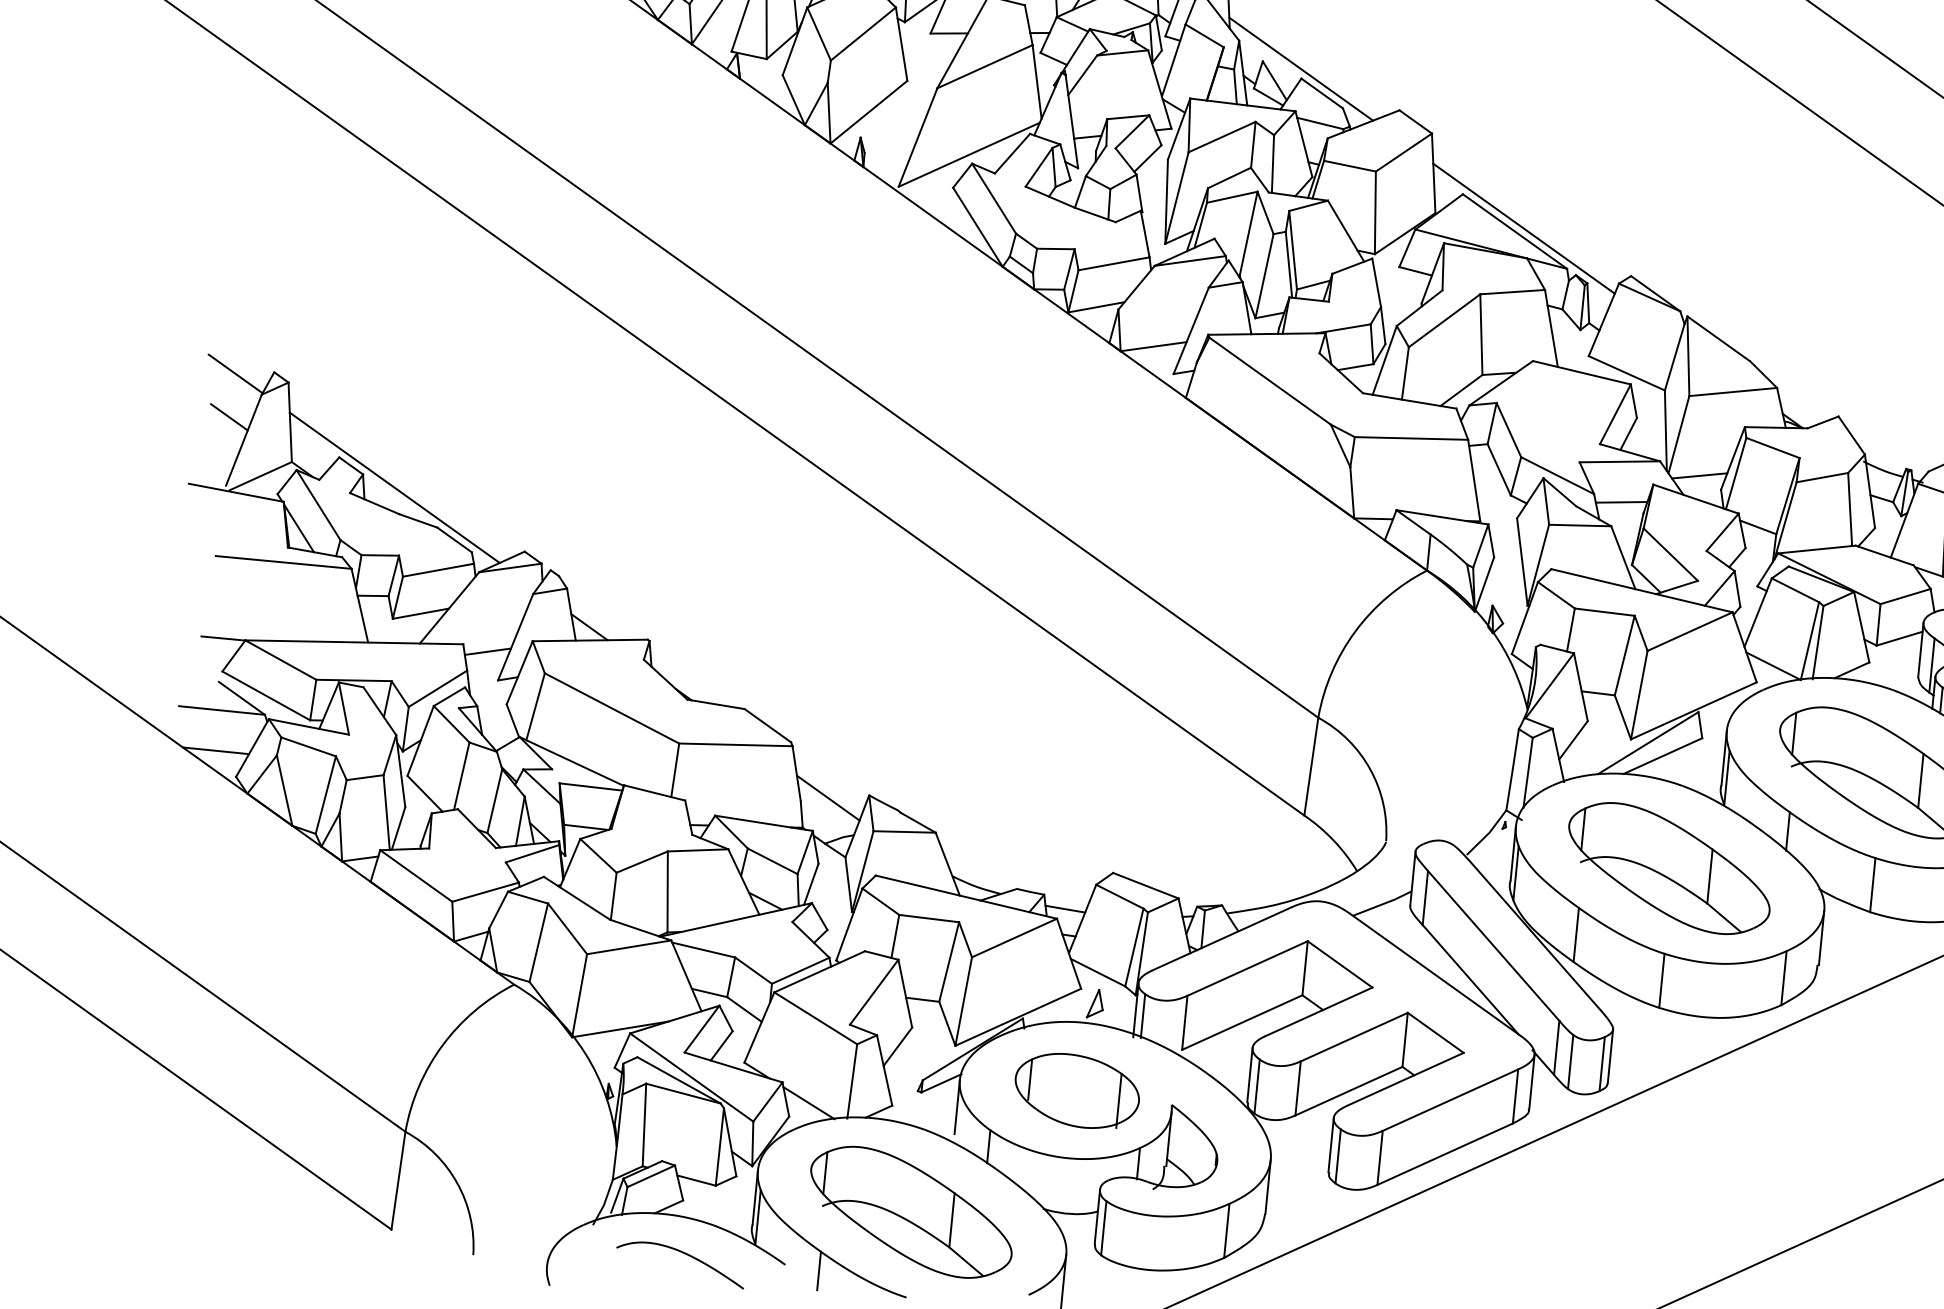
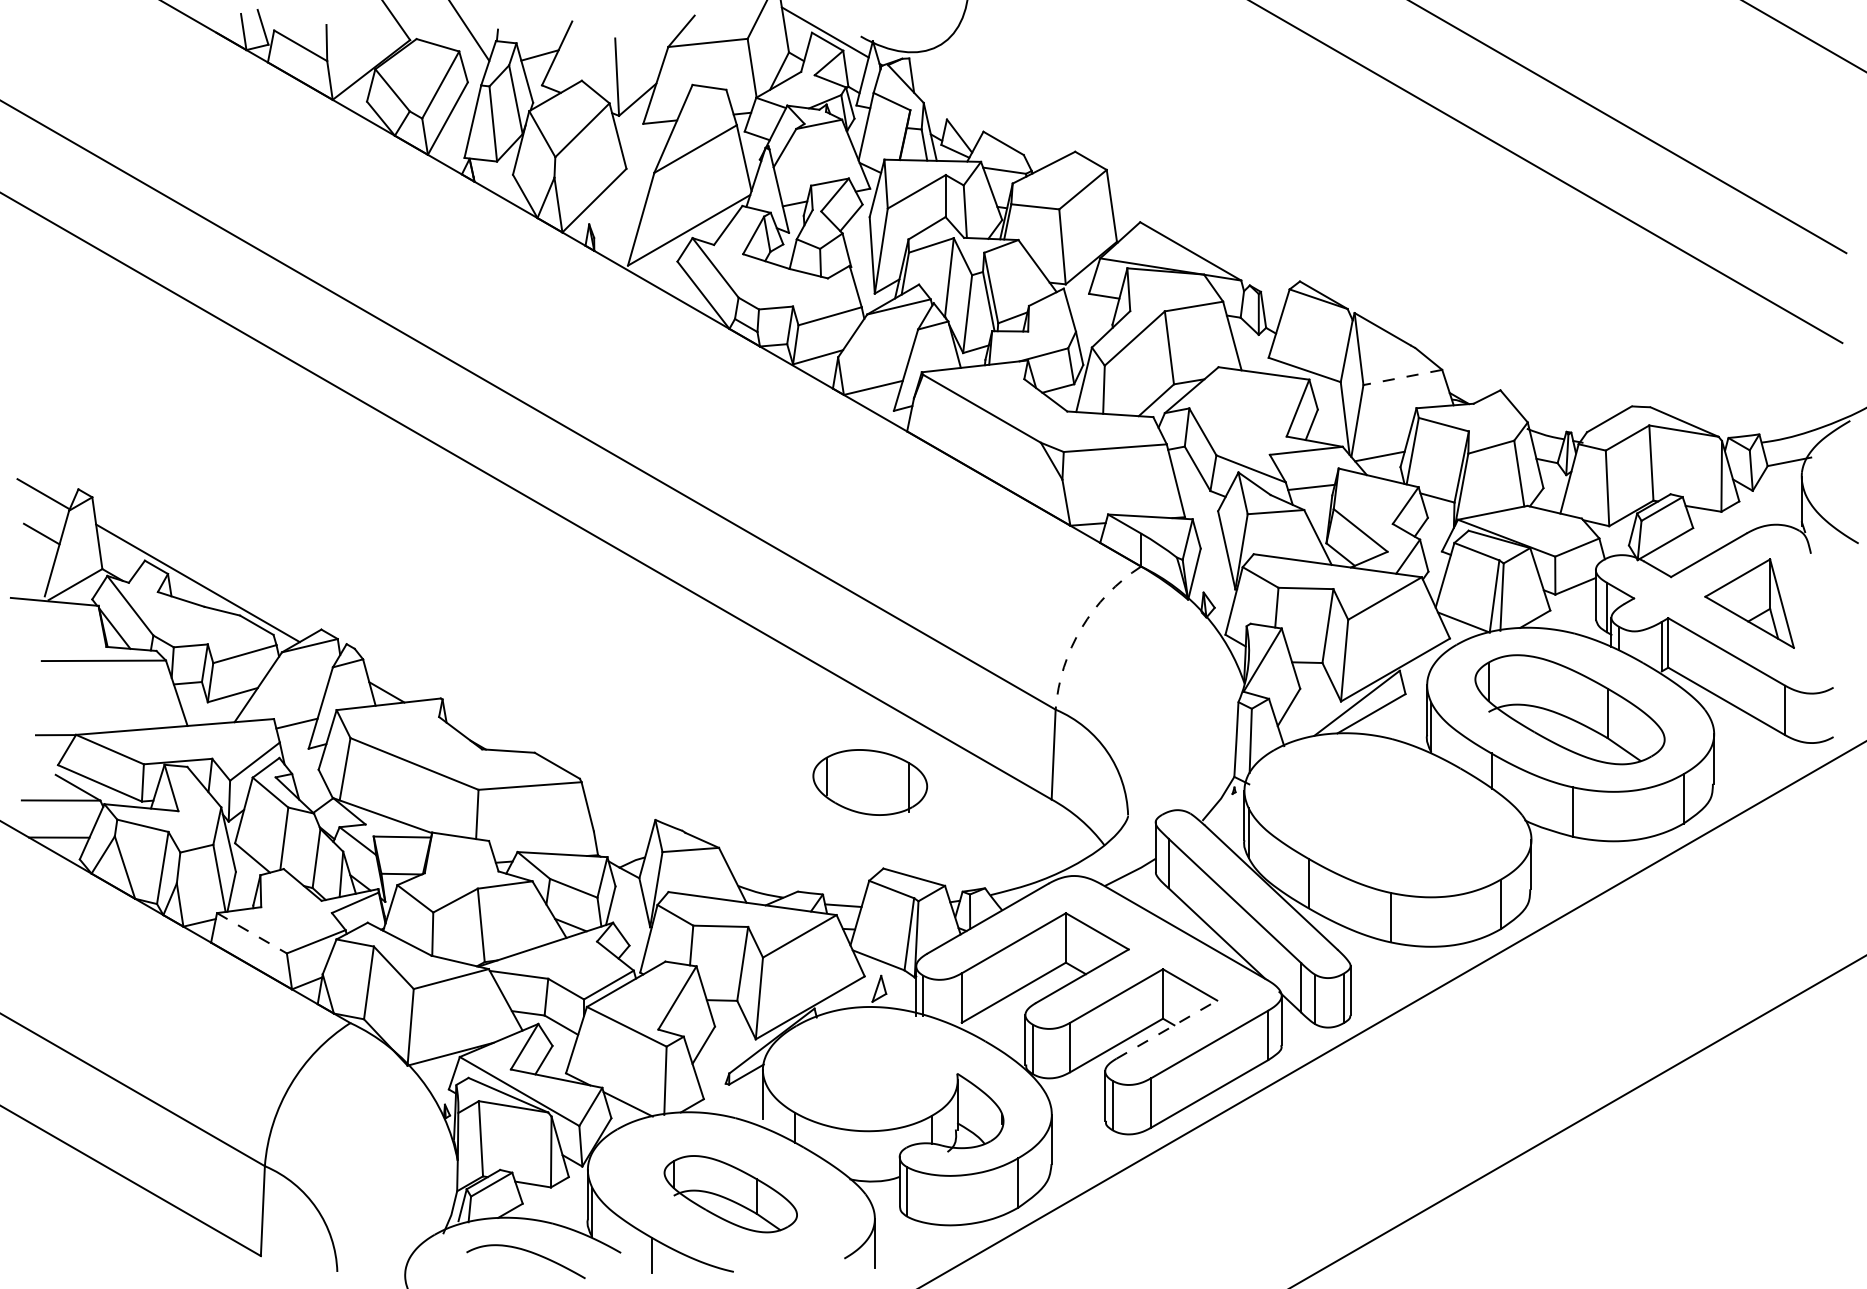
line: (1301, 68) -> (982, 122), removed
line: (1523, 228) -> (1198, 247), removed
line: (1732, 392) -> (1402, 377), solid -> dashed
arc: (1355, 631) -> (1081, 628), solid -> dashed
line: (828, 797) -> (618, 825), removed
part: (1668, 867) -> (1386, 814), removed
line: (416, 876) -> (252, 933), solid -> dashed
line: (1406, 1079) -> (1167, 1029), solid -> dashed
part: (1077, 1091) -> (870, 782), moved
part: (911, 1211) -> (730, 1193), size x0.7

